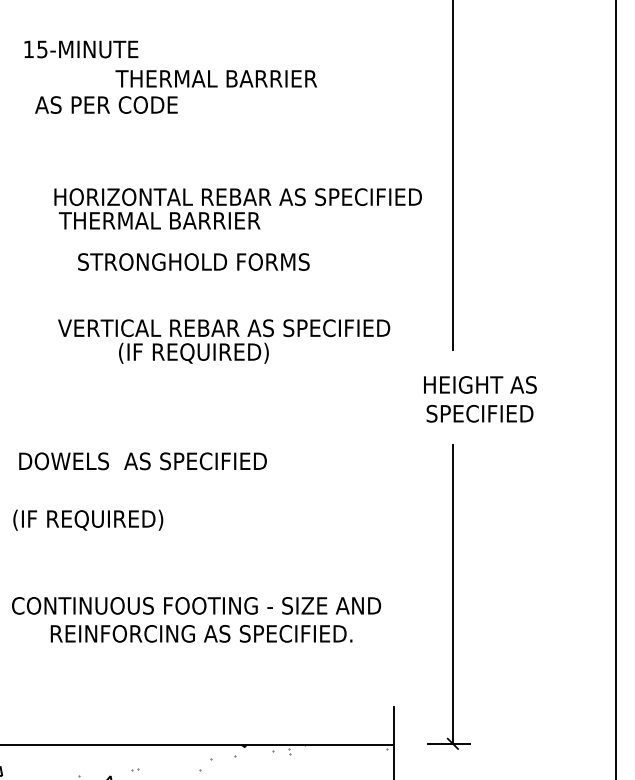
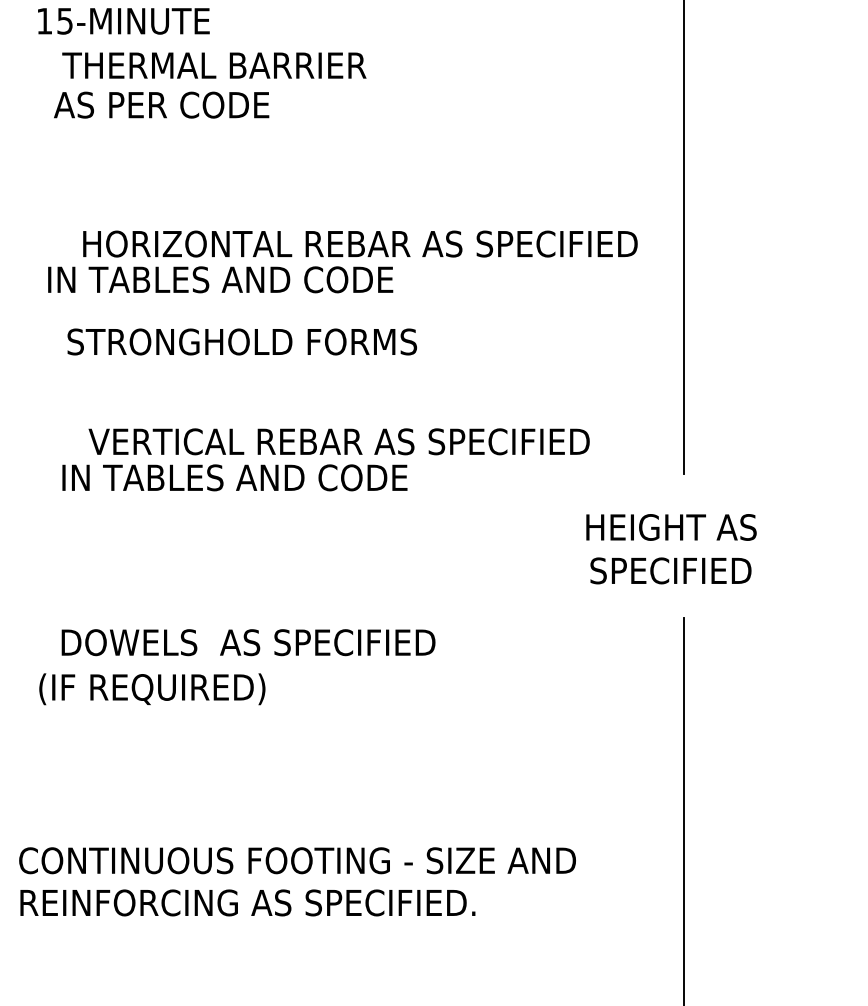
text: (216, 78) -> (214, 65), moved
text: (145, 220) -> (220, 279), THERMAL BARRIER -> IN TABLES AND CODE
text: (193, 261) -> (241, 341), moved
text: (154, 352) -> (234, 478), (IF REQUIRED) -> IN TABLES AND CODE
text: (480, 399) -> (671, 549), moved
text: (142, 461) -> (247, 642), moved
text: (88, 519) -> (152, 688), moved
text: (201, 633) -> (247, 902), moved

